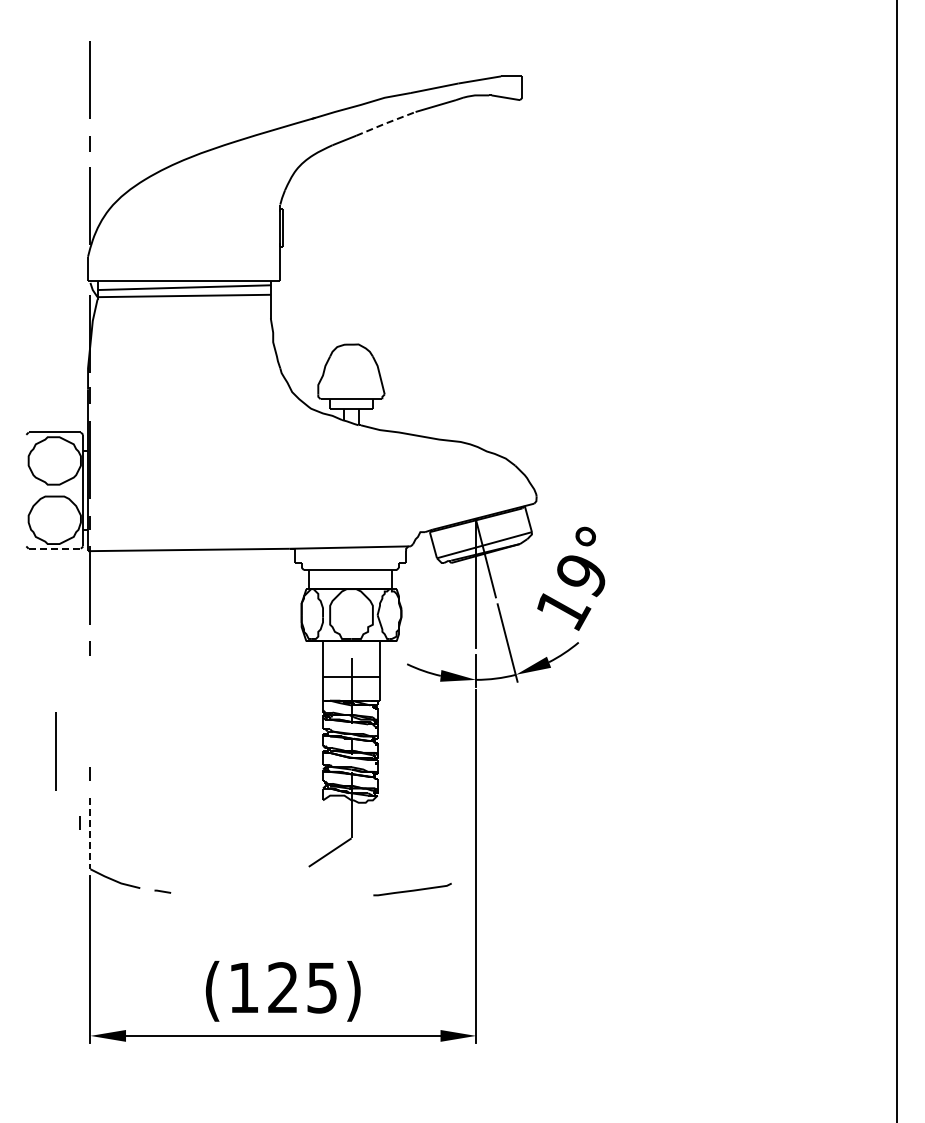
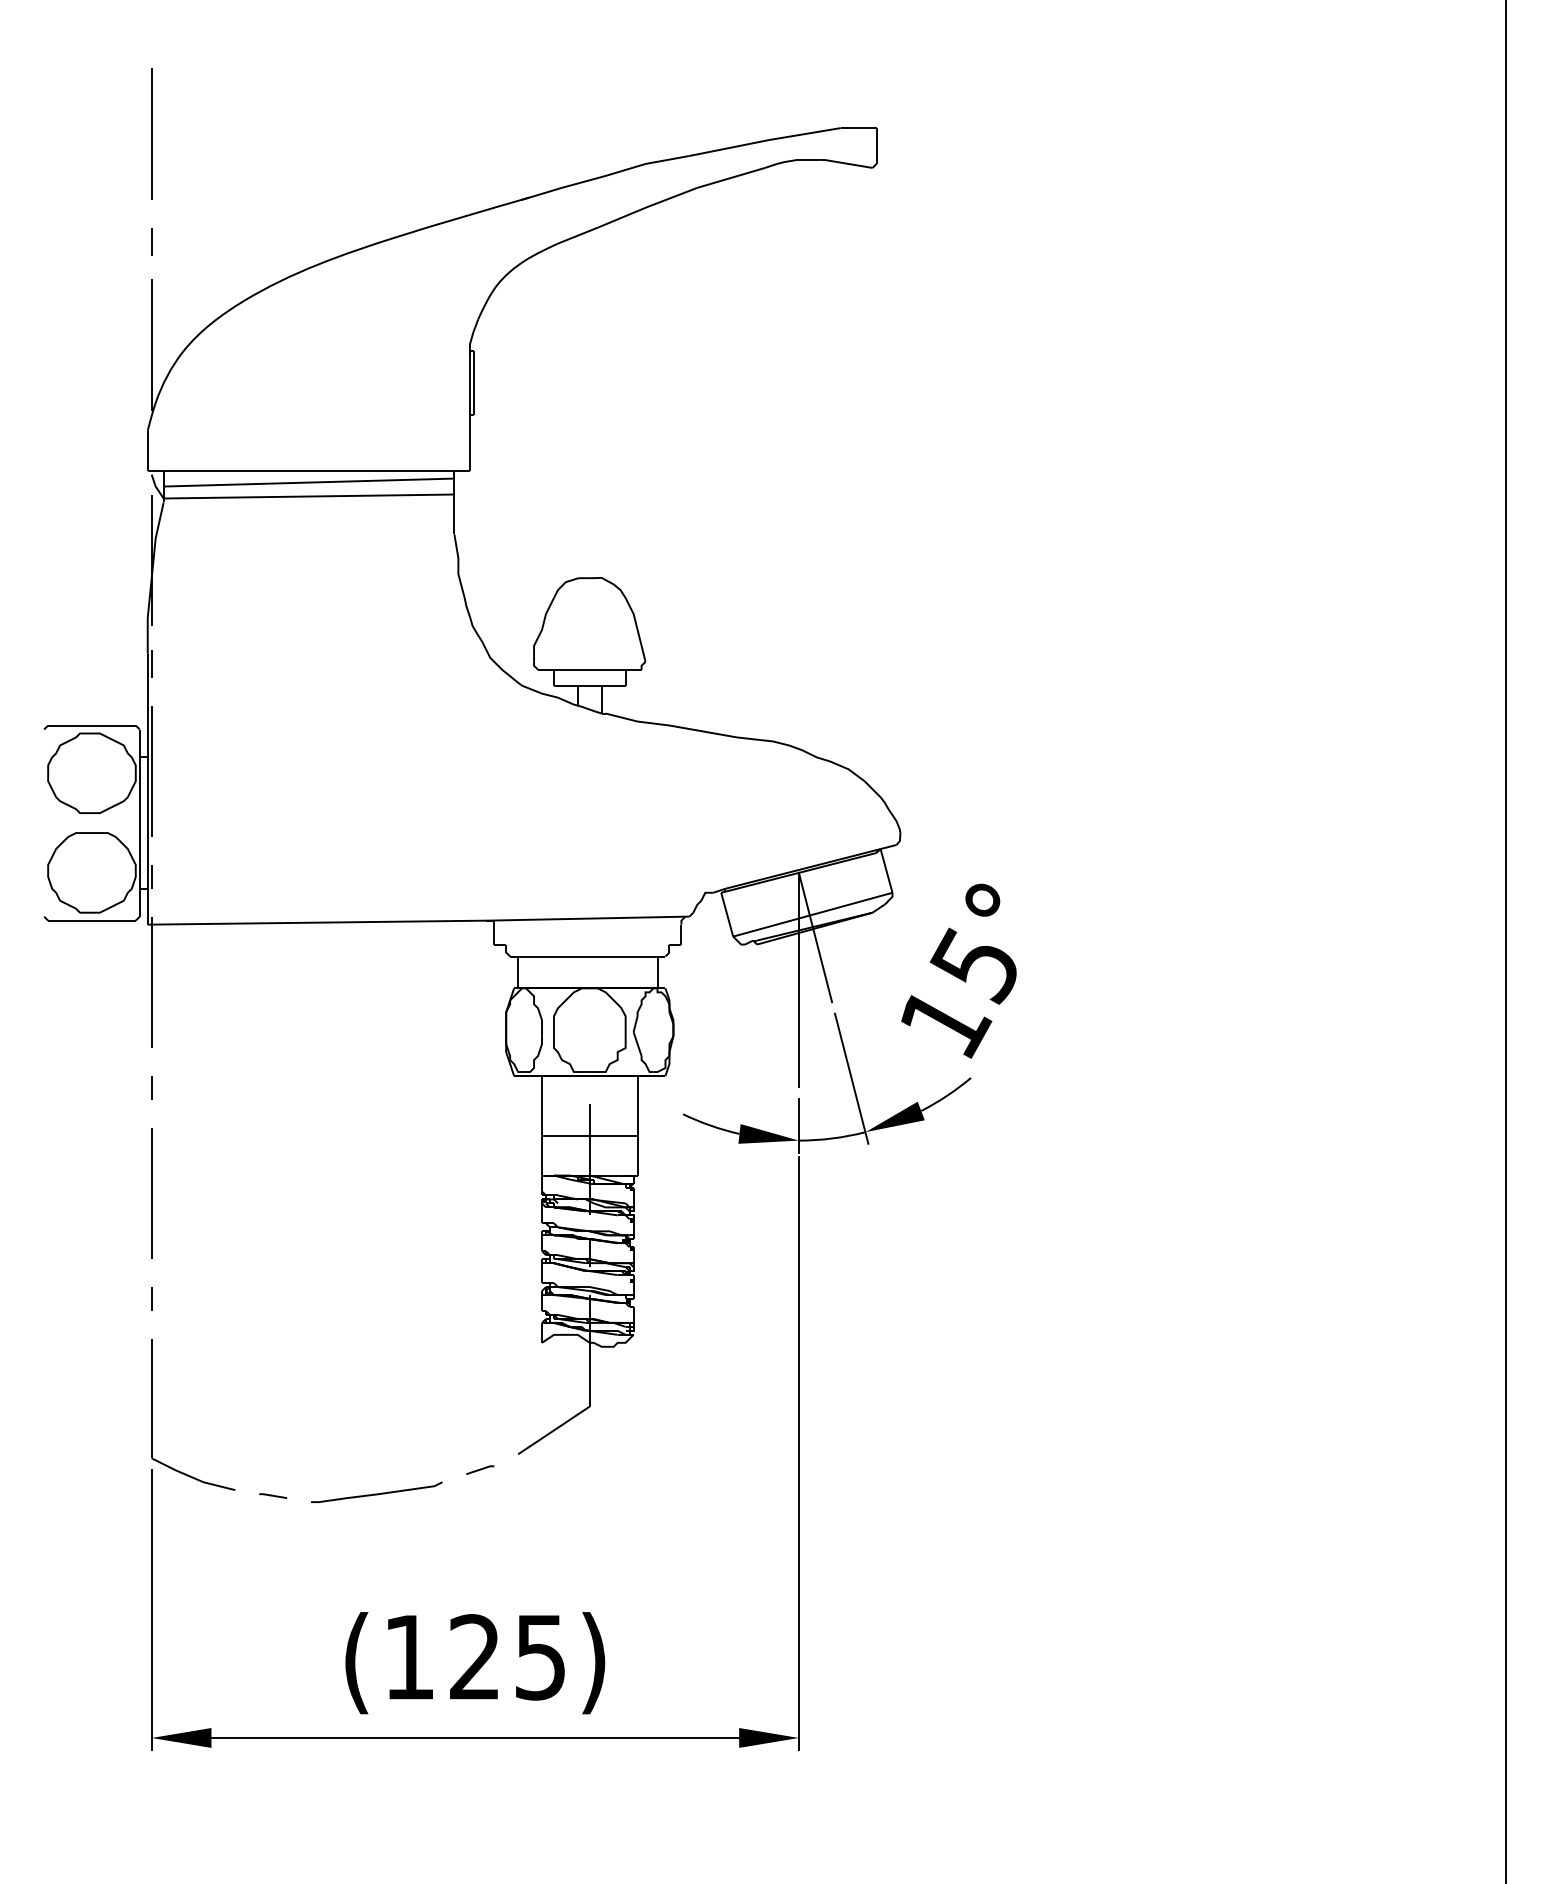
line: (385, 123) -> (646, 207), dashed -> solid
line: (55, 548) -> (93, 920), dashed -> solid
text: (579, 575) -> (972, 965), 19° -> 15°
line: (55, 751) -> (150, 1193), moved
line: (79, 822) -> (133, 1379), removed
line: (90, 833) -> (151, 1398), dashed -> solid
line: (285, 876) -> (479, 1470), added
curve: (412, 889) -> (376, 1492), moved

